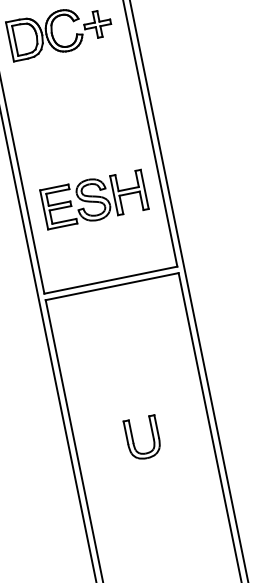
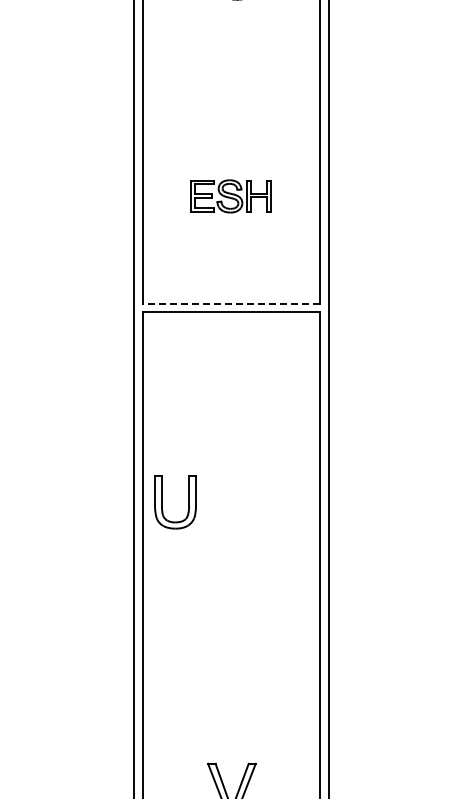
part: (93, 199) -> (230, 196), size x0.6
line: (110, 280) -> (231, 303), solid -> dashed
part: (133, 440) -> (162, 502), moved

